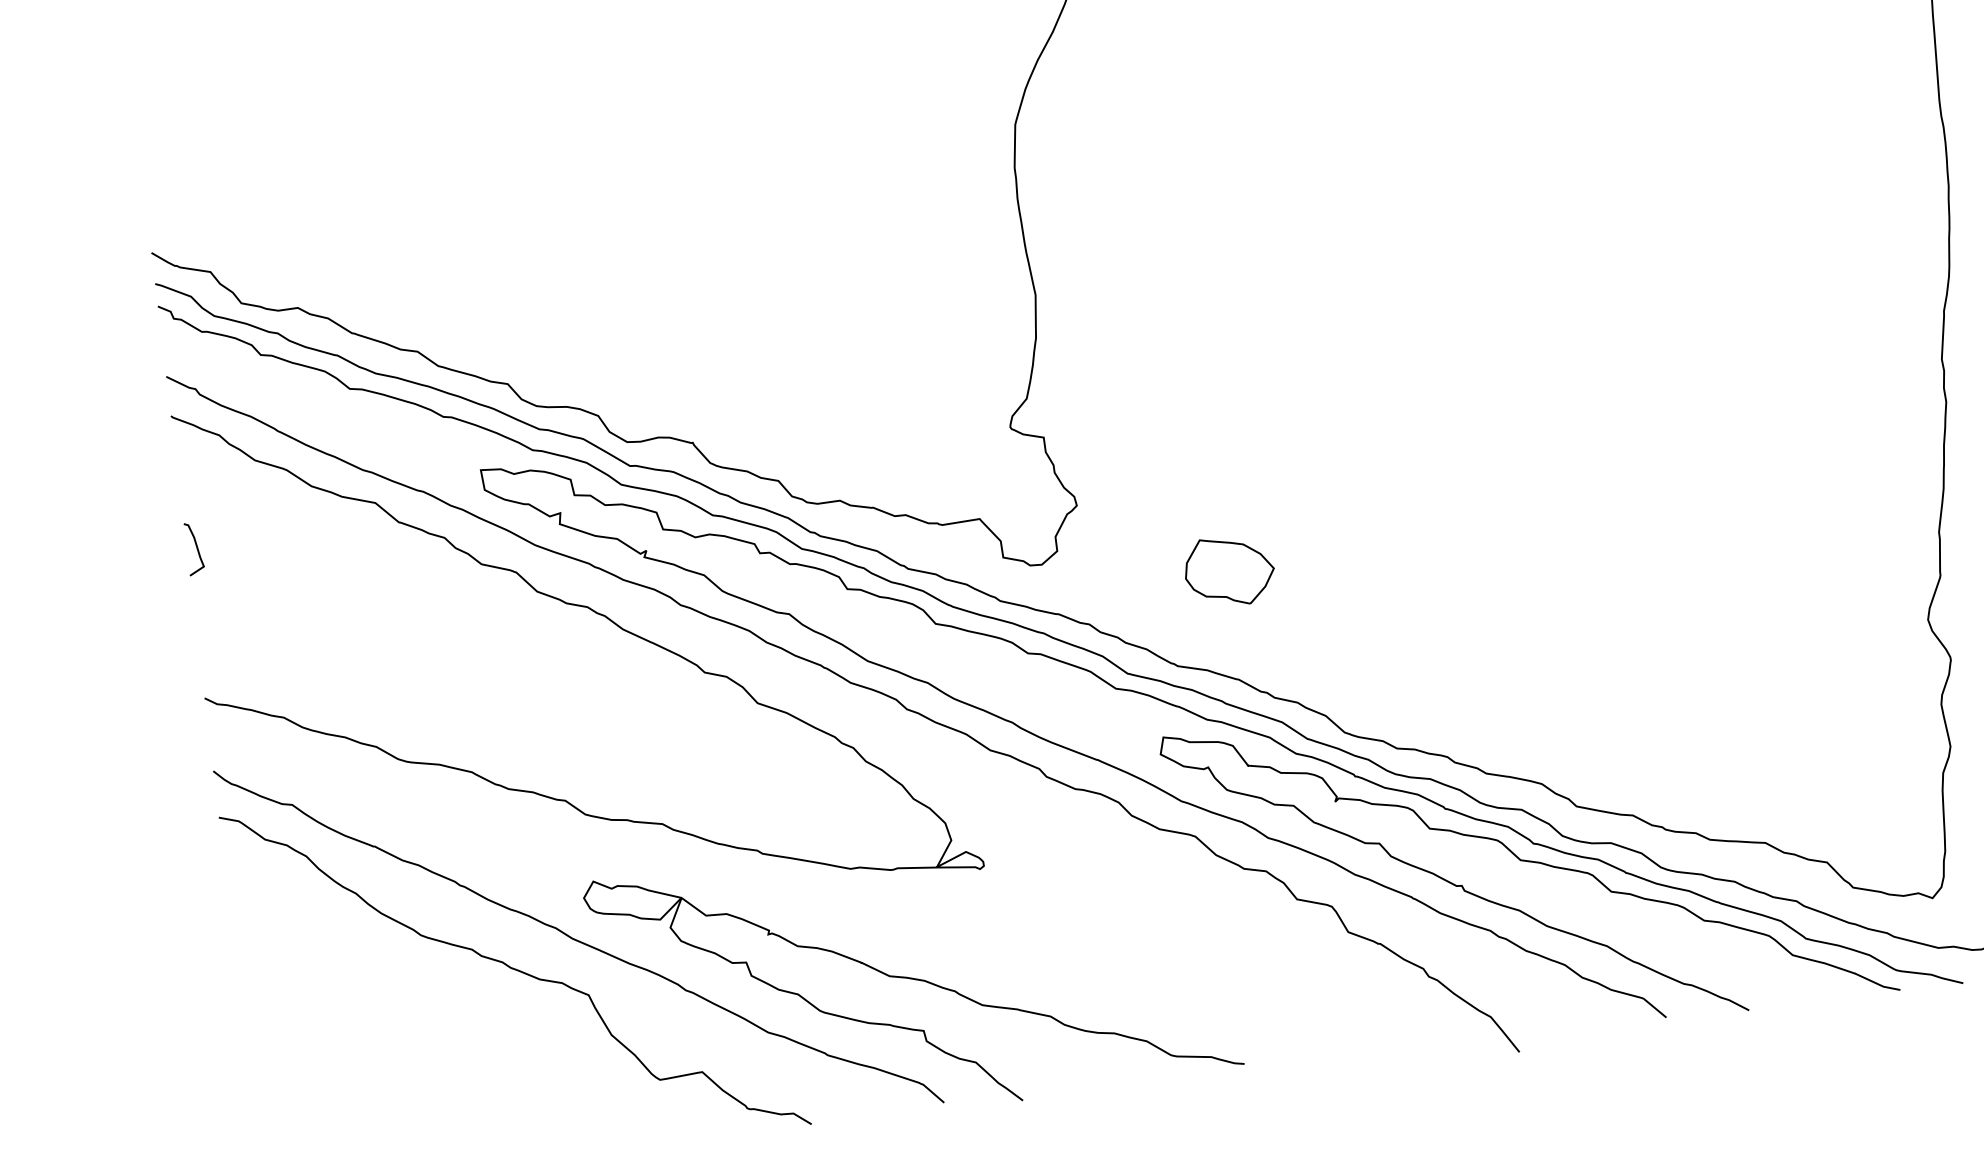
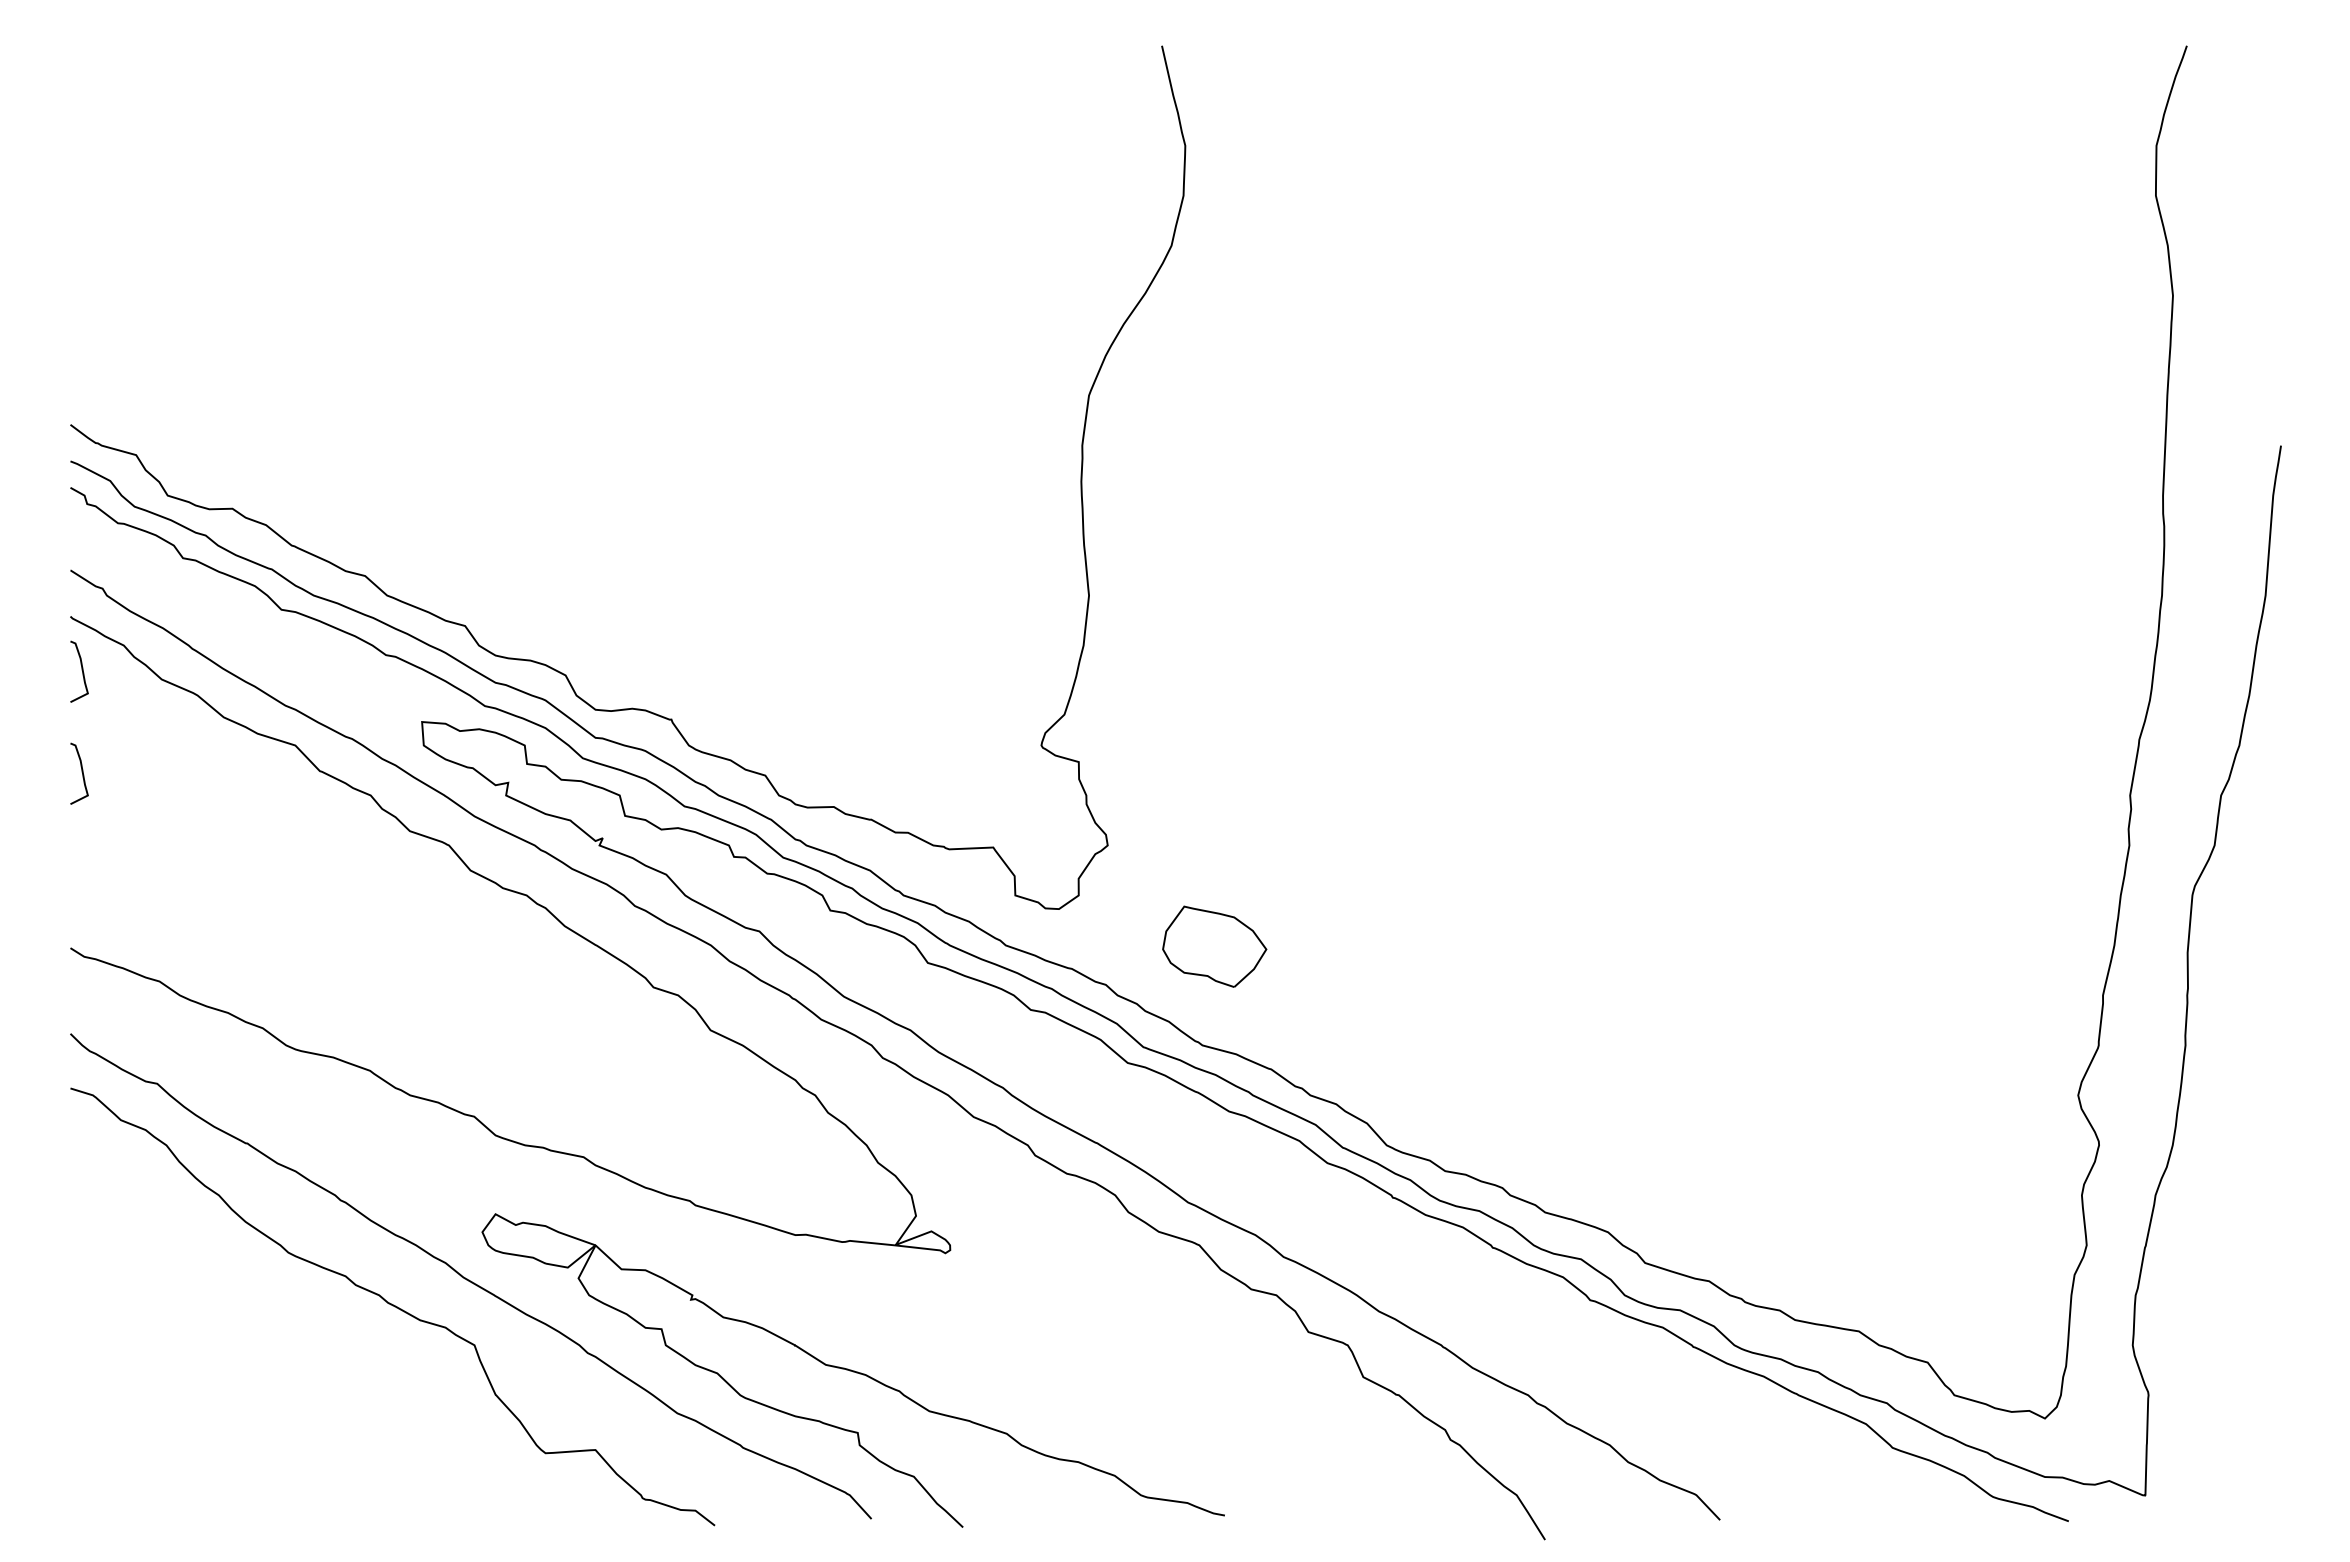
curve: (185, 460) -> (81, 670), added
part: (1229, 571) -> (1214, 946), moved
curve: (1530, 862) -> (1583, 1321), removed

